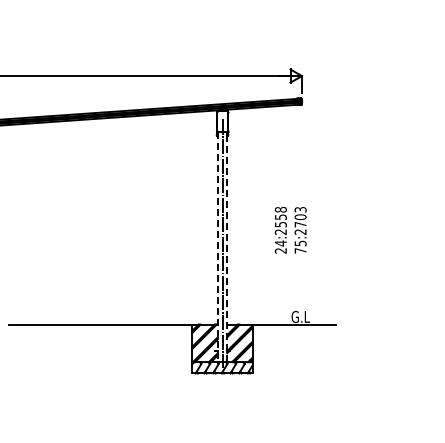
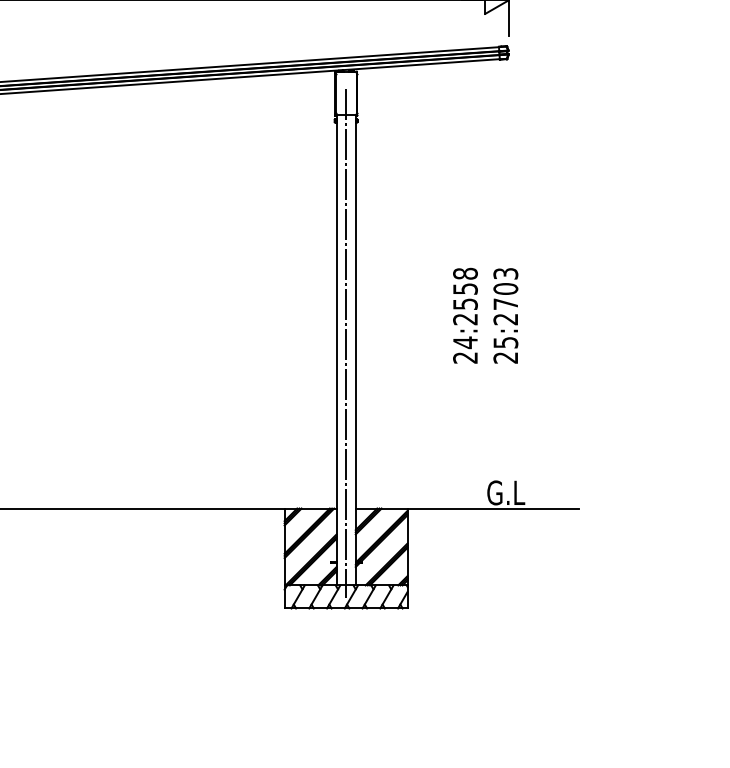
line: (217, 247) -> (335, 350), dashed -> solid
line: (227, 247) -> (356, 350), dashed -> solid
text: (300, 250) -> (505, 357), 75:2703 -> 25:2703

